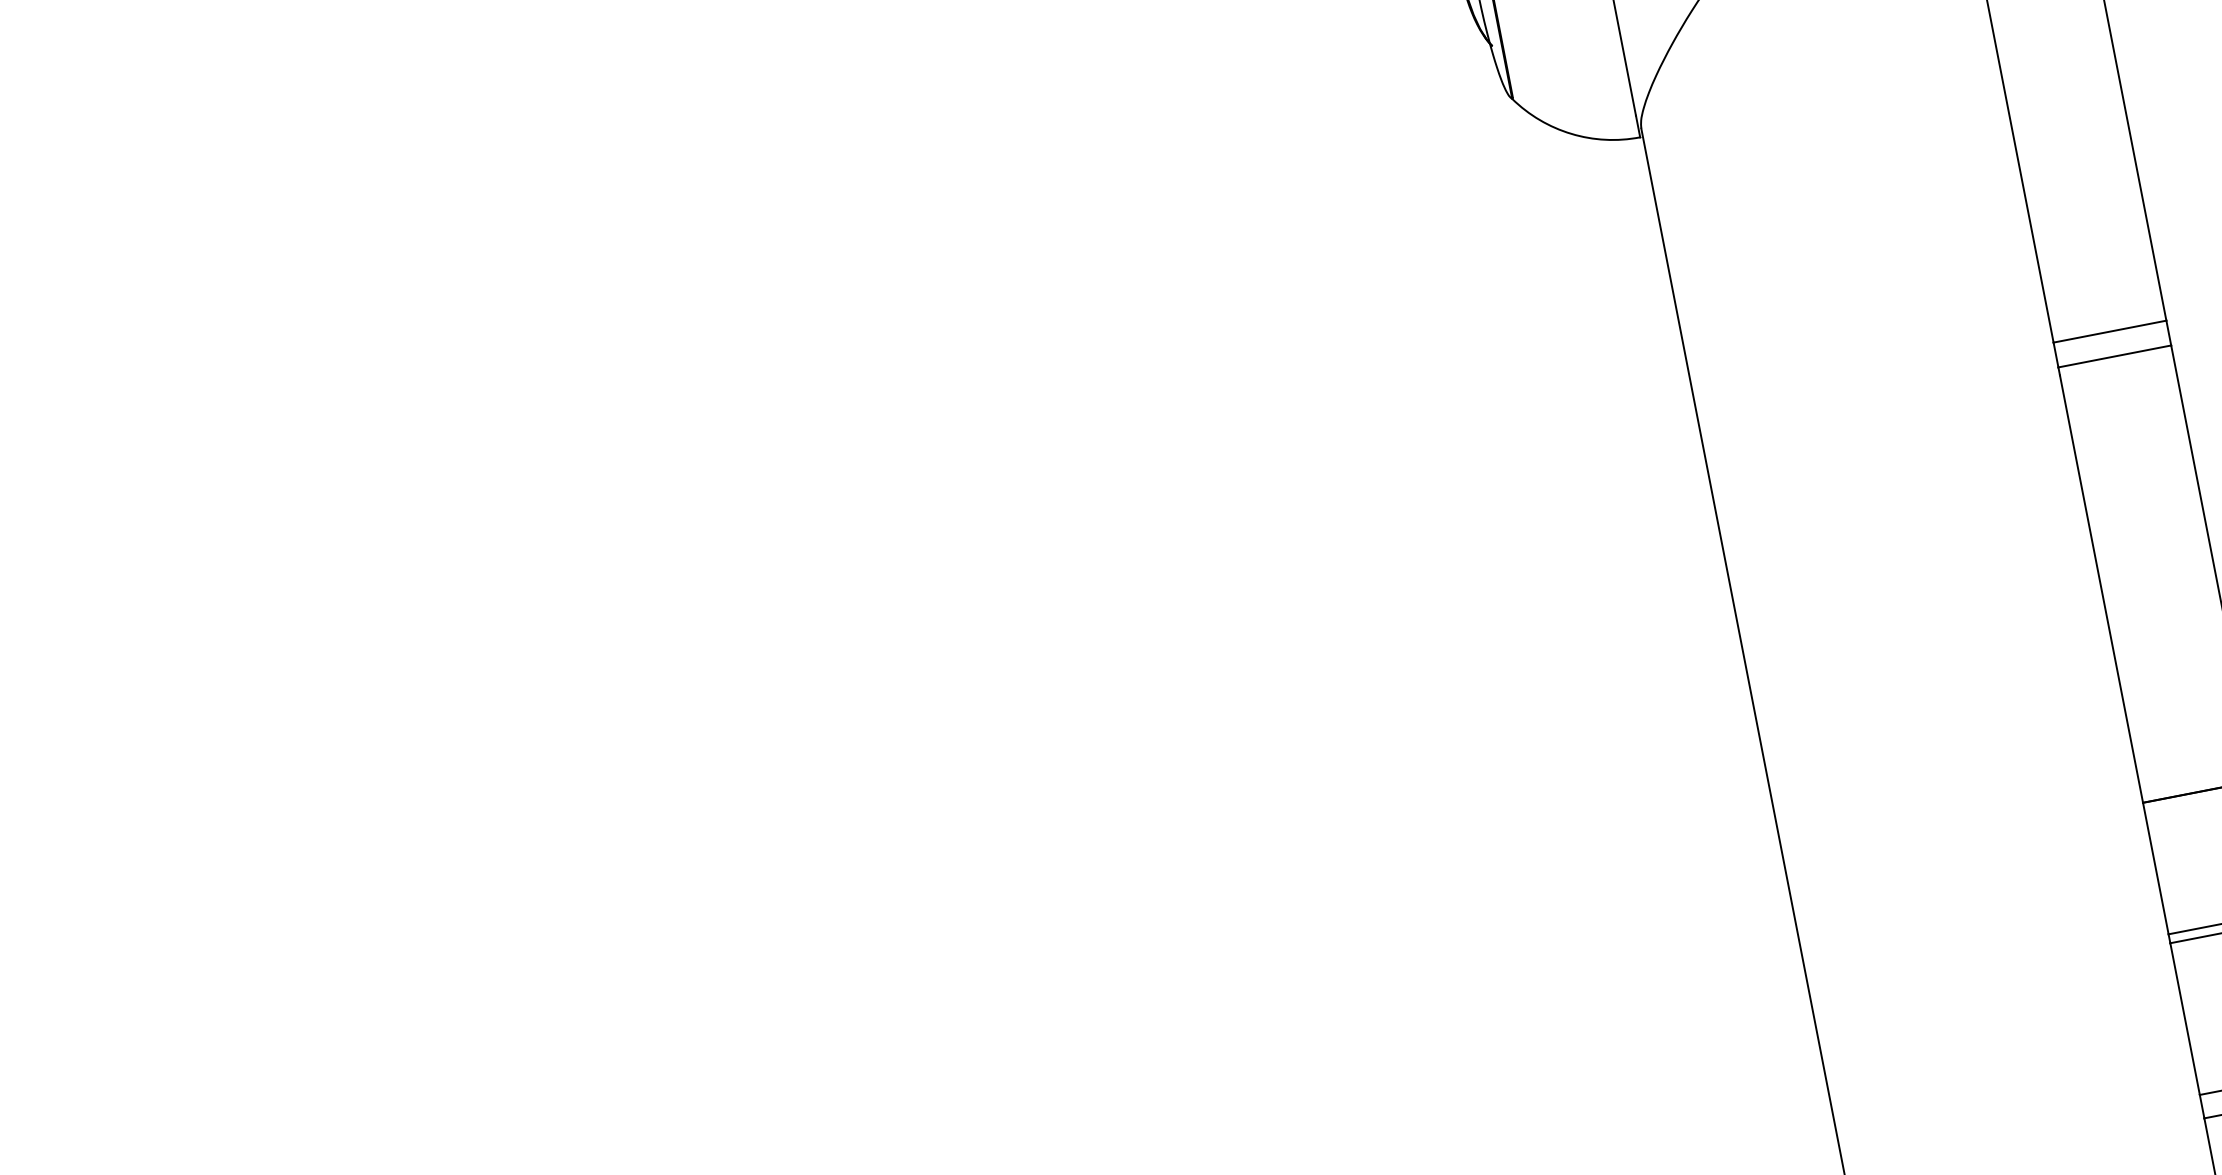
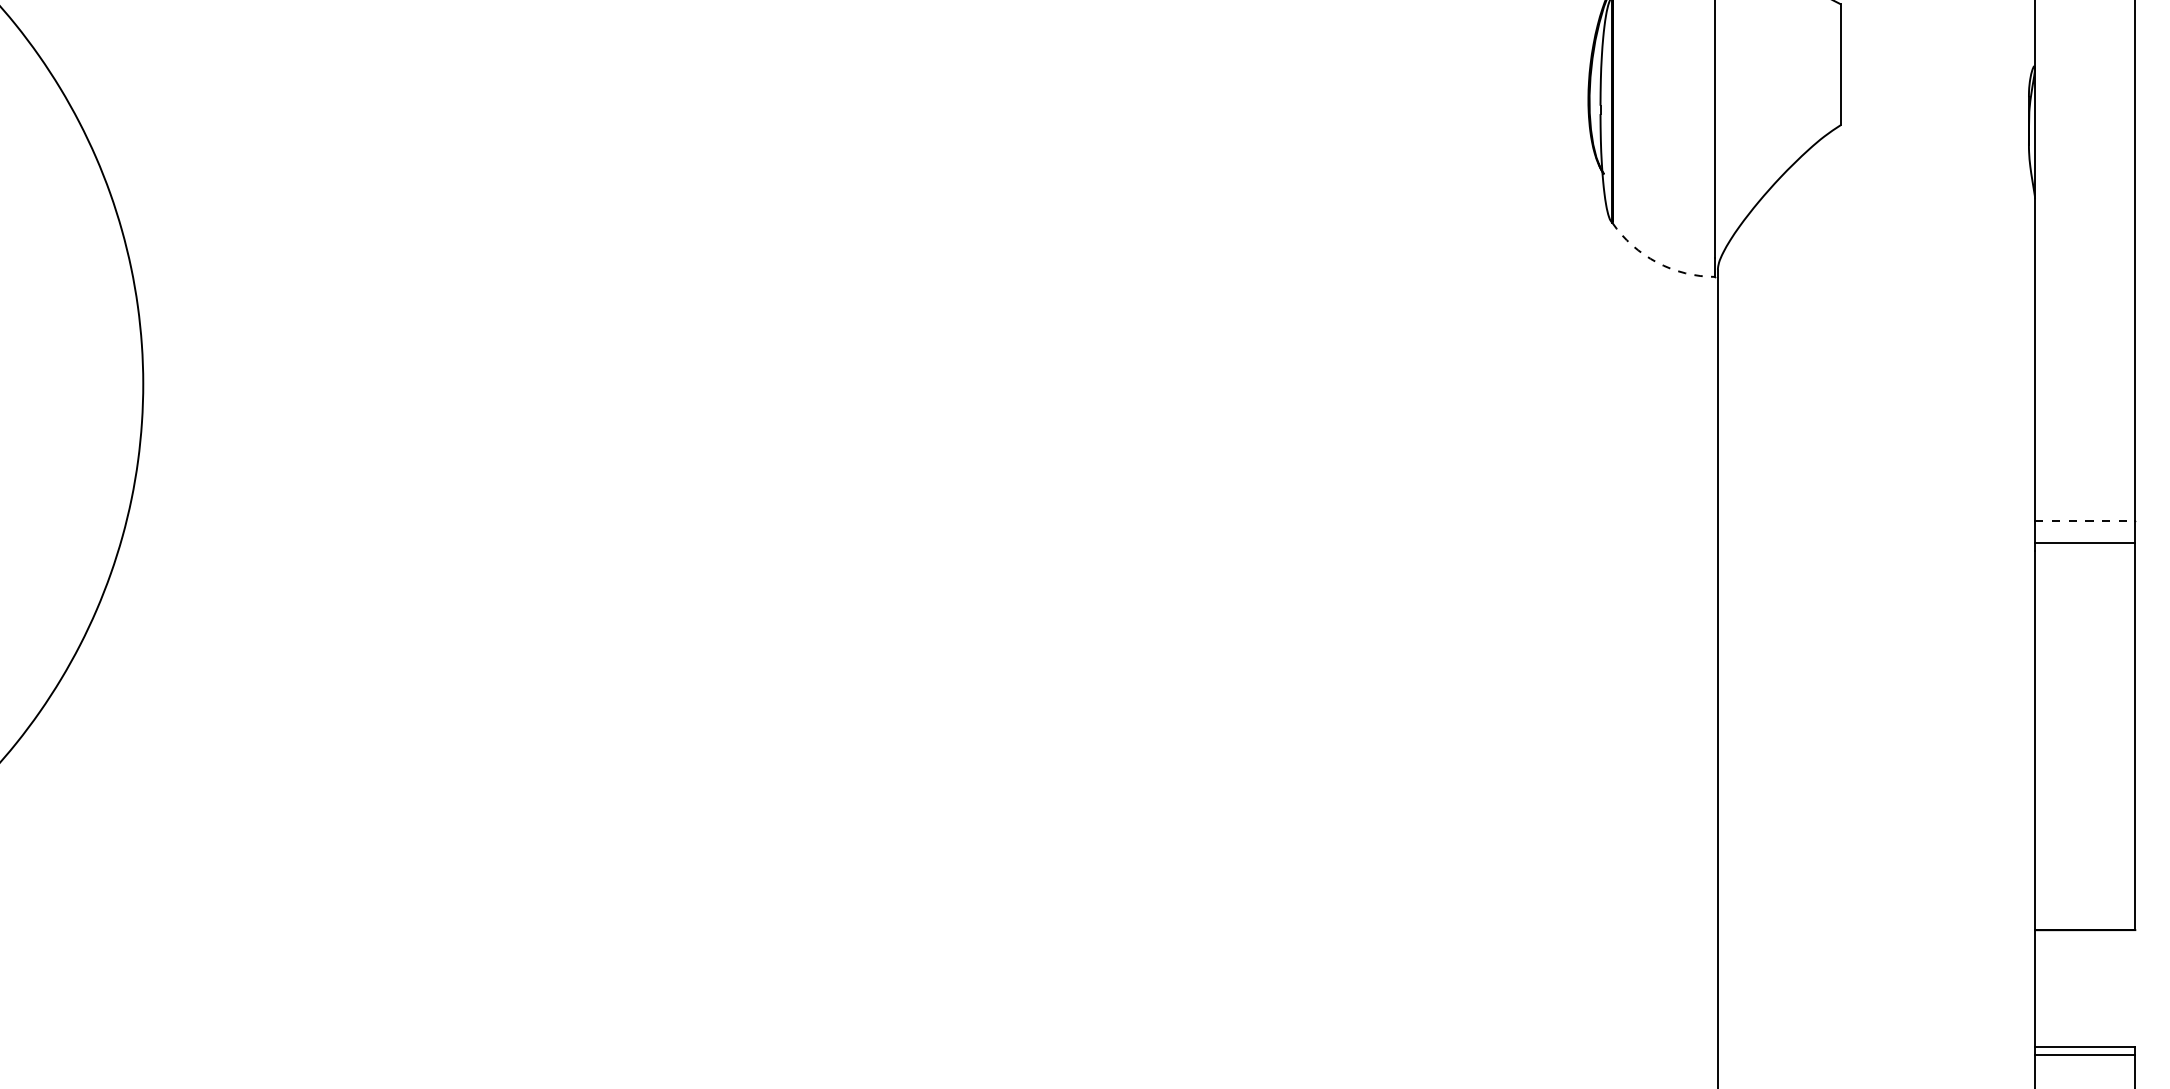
arc: (1571, 133) -> (1657, 262), solid -> dashed
line: (2110, 331) -> (2085, 521), solid -> dashed

